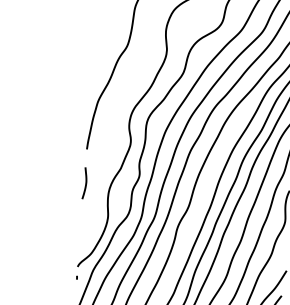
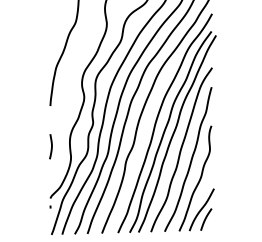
curve: (85, 183) -> (51, 146), moved

